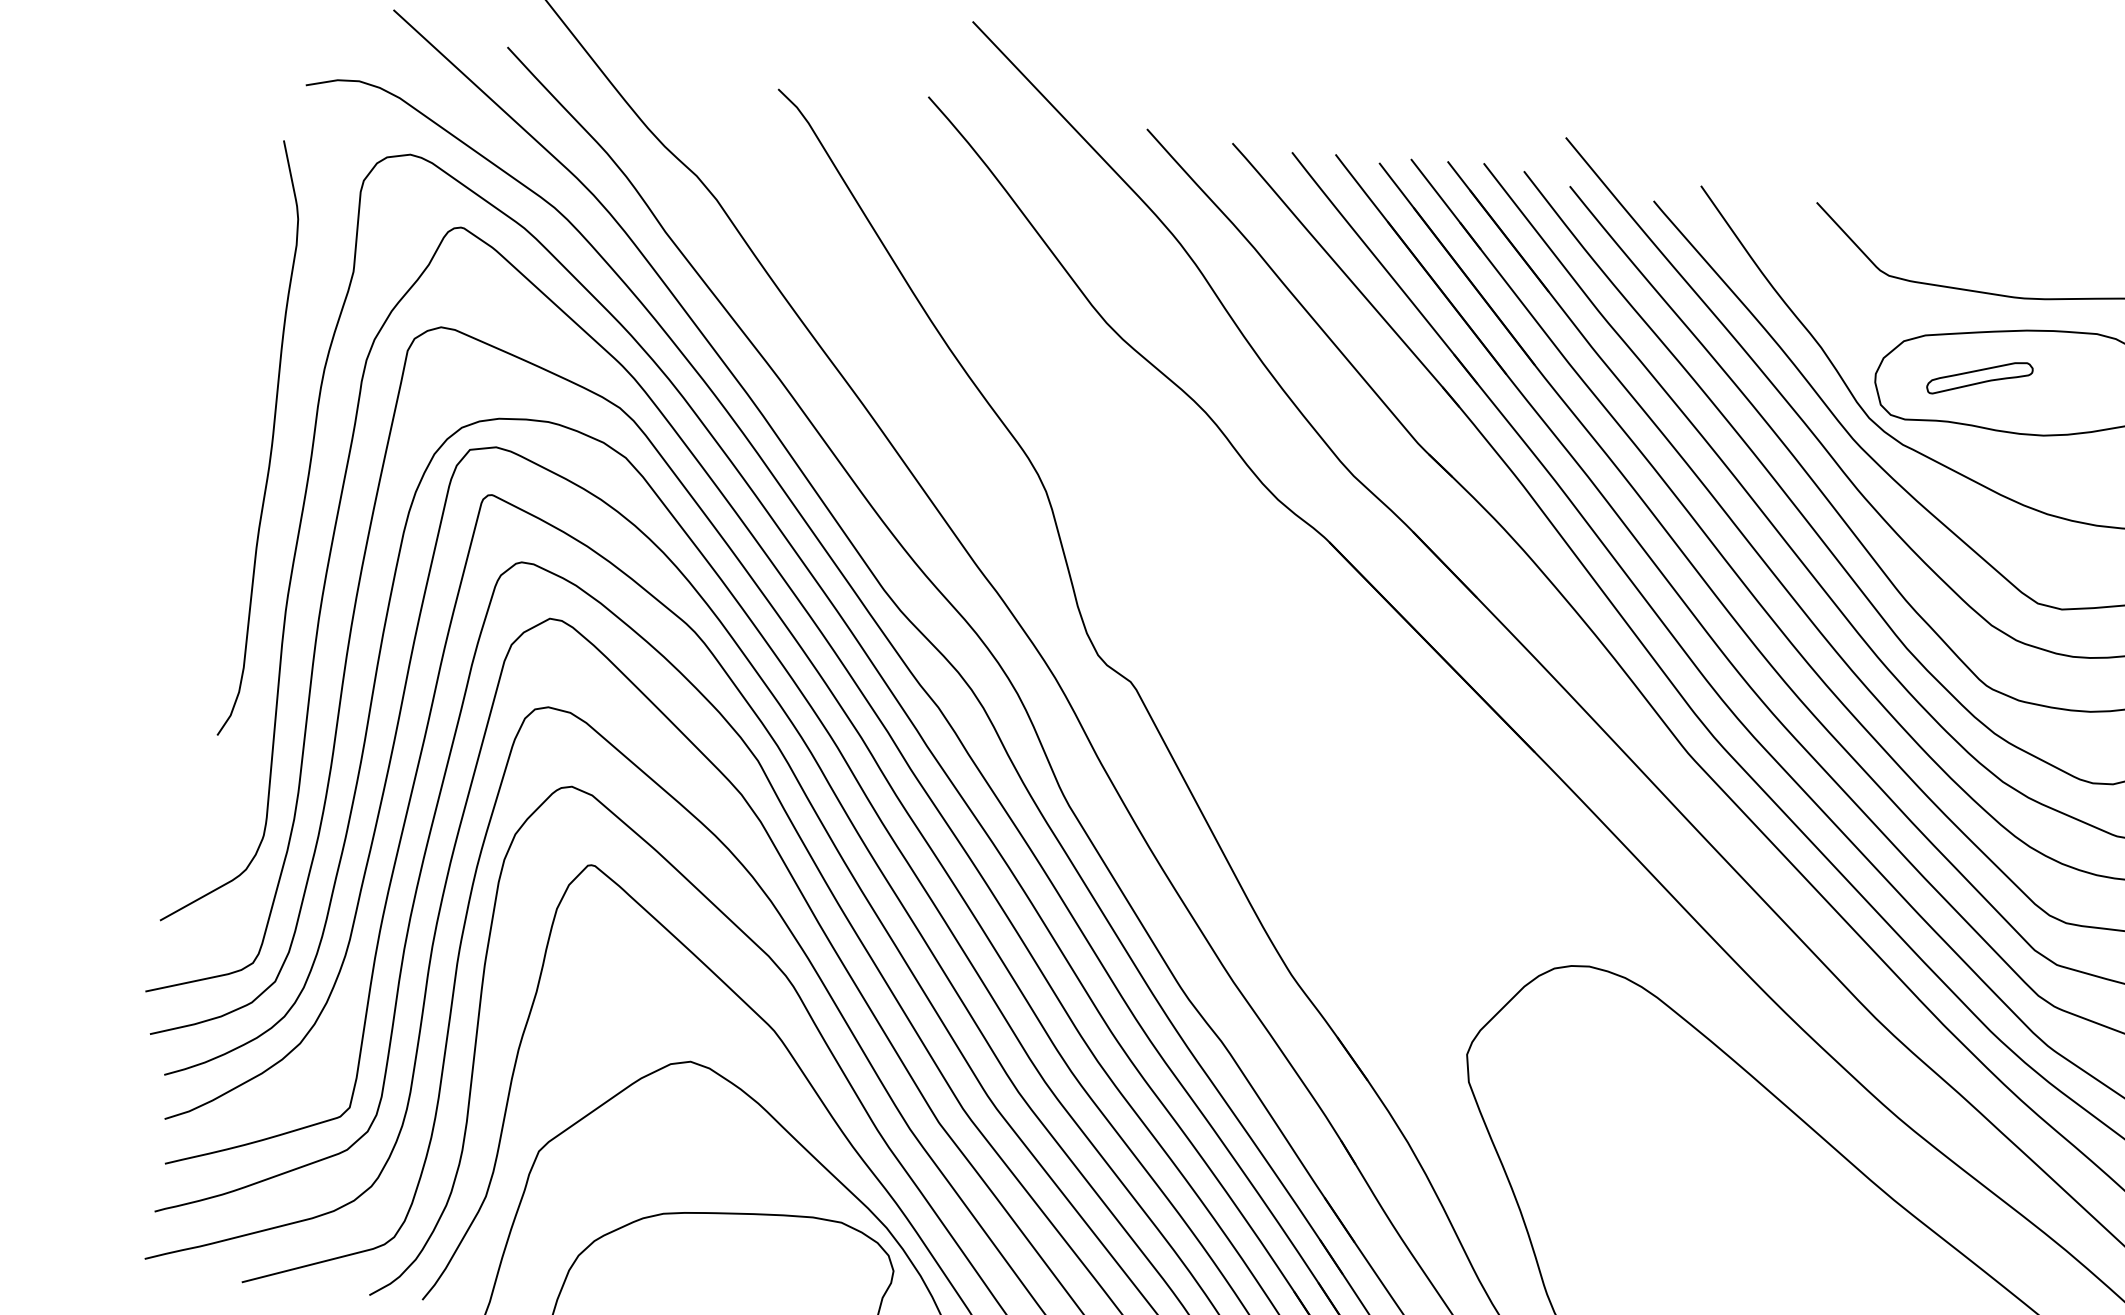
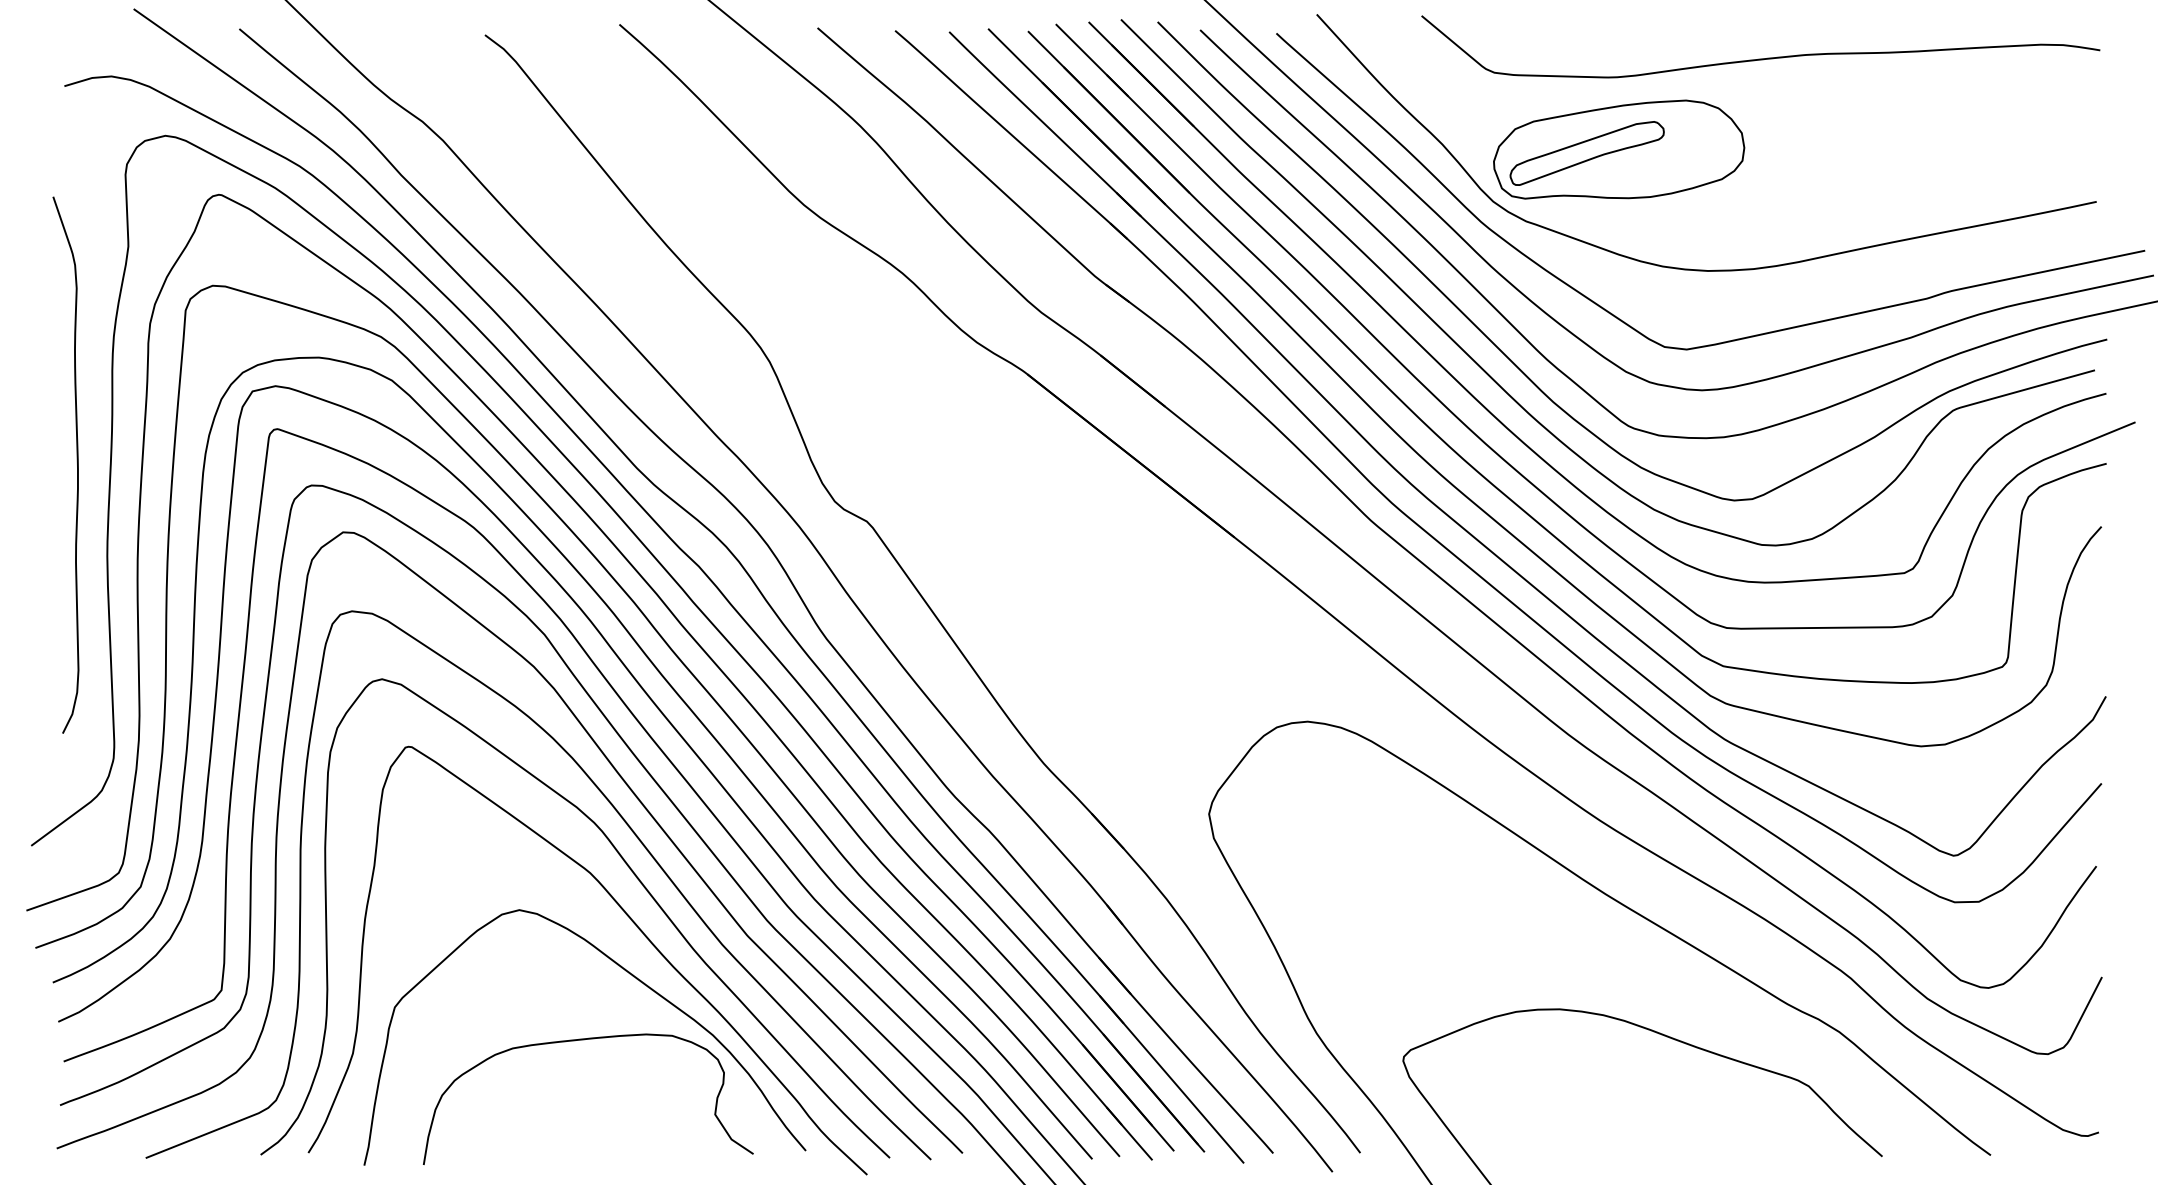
part: (1979, 378) -> (1586, 153), size x1.67
curve: (271, 436) -> (76, 461), moved

